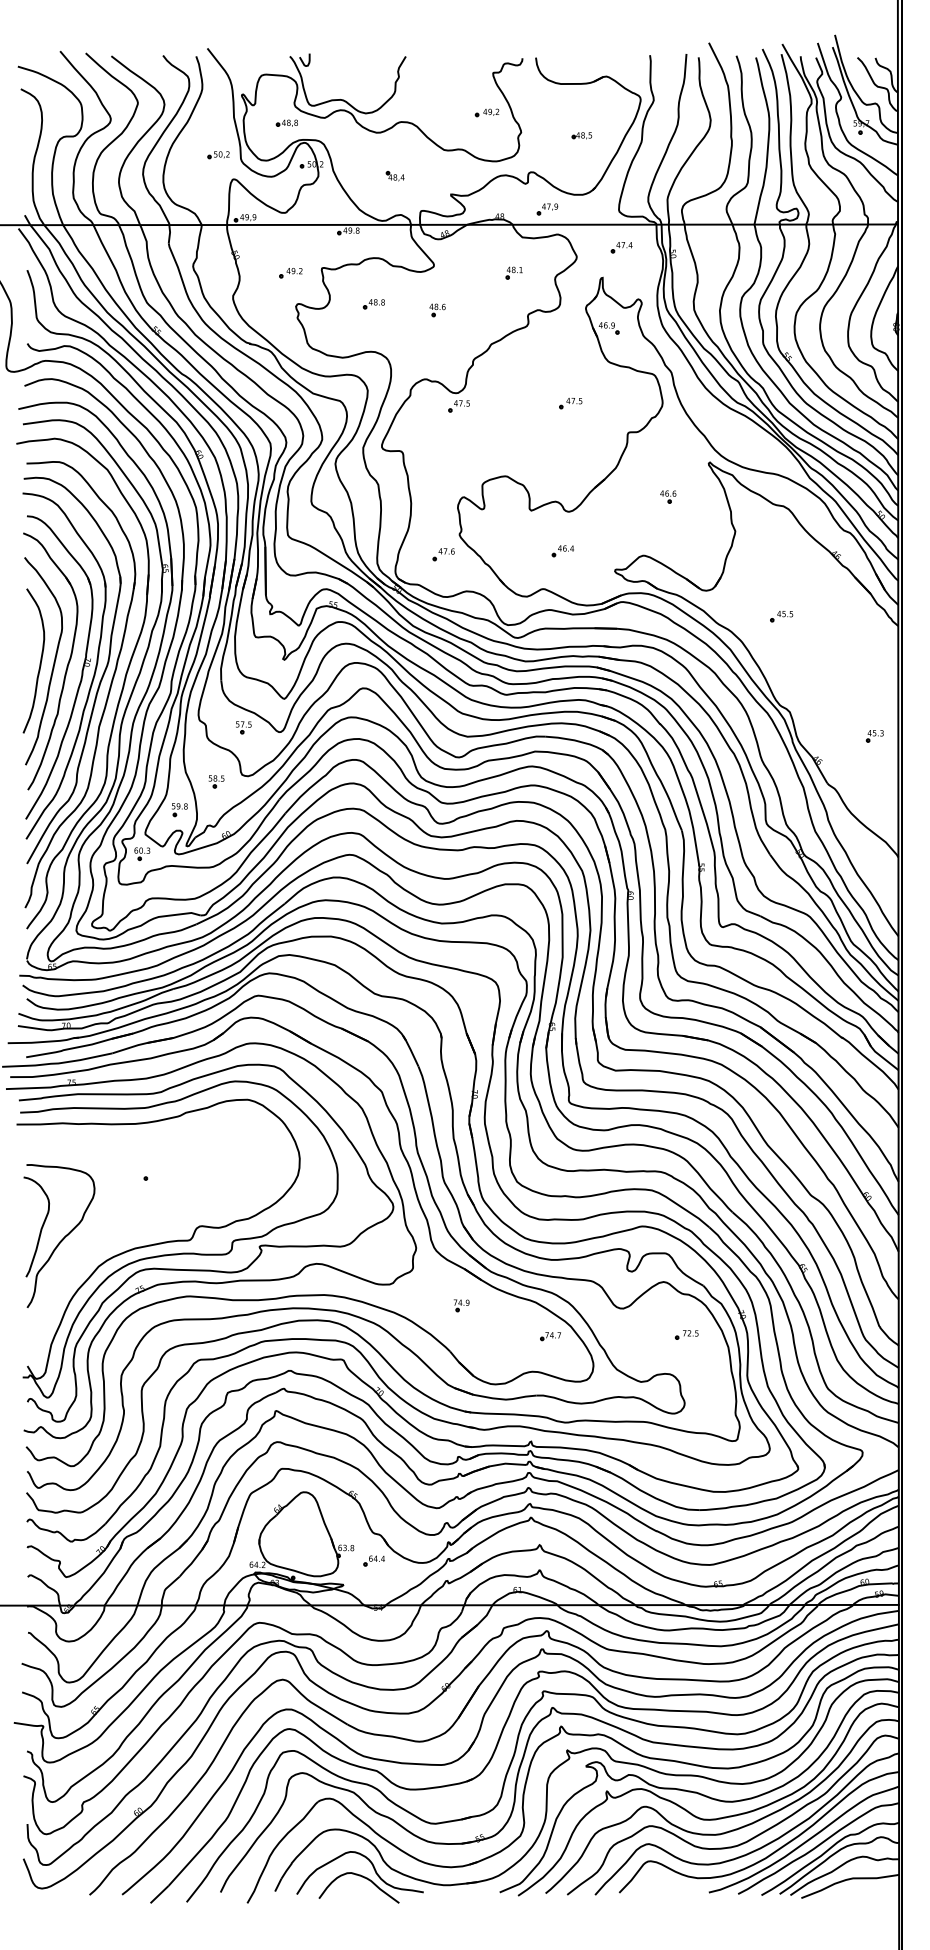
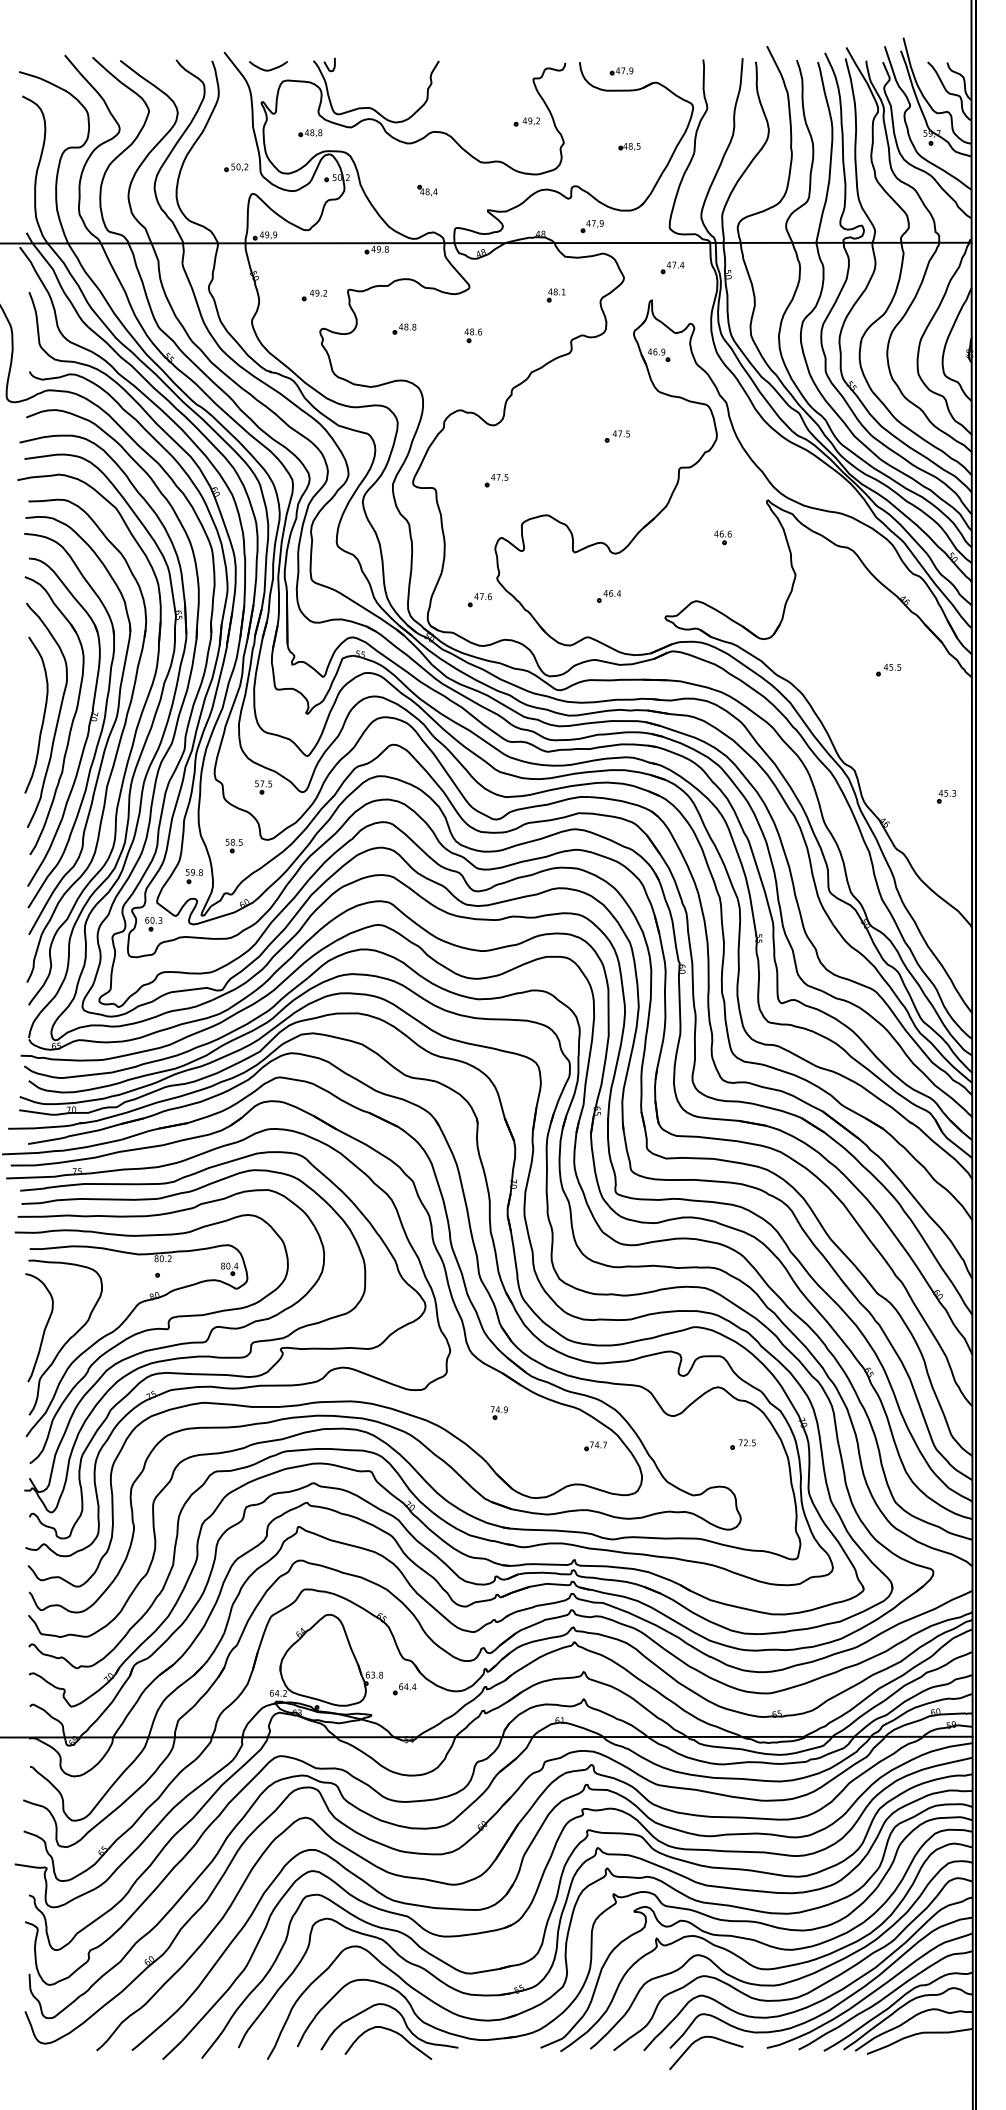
curve: (248, 64) -> (268, 69), added
part: (574, 66) -> (621, 71), added
part: (458, 406) -> (496, 480), moved
part: (781, 616) -> (888, 670), moved
part: (140, 1229) -> (151, 1330), added
curve: (646, 1885) -> (699, 2040), added

